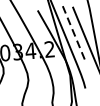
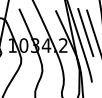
line: (73, 32) -> (85, 32), dashed -> solid

